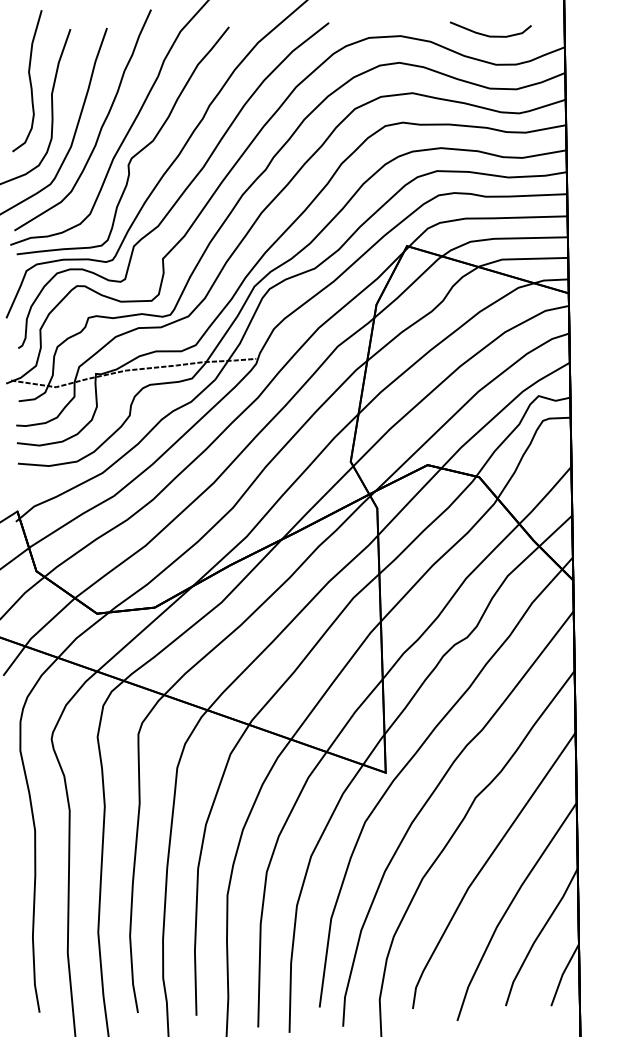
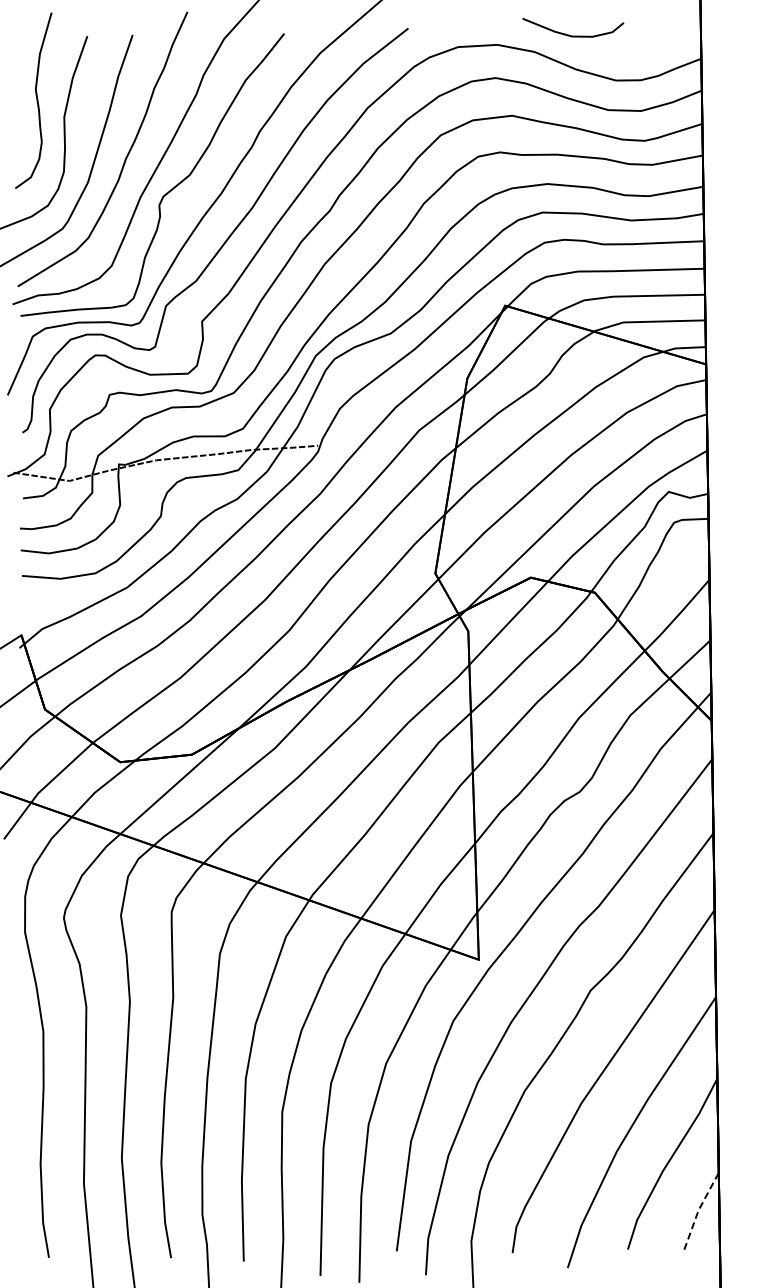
curve: (490, 35) -> (573, 35), moved
line: (562, 974) -> (698, 1210), solid -> dashed

